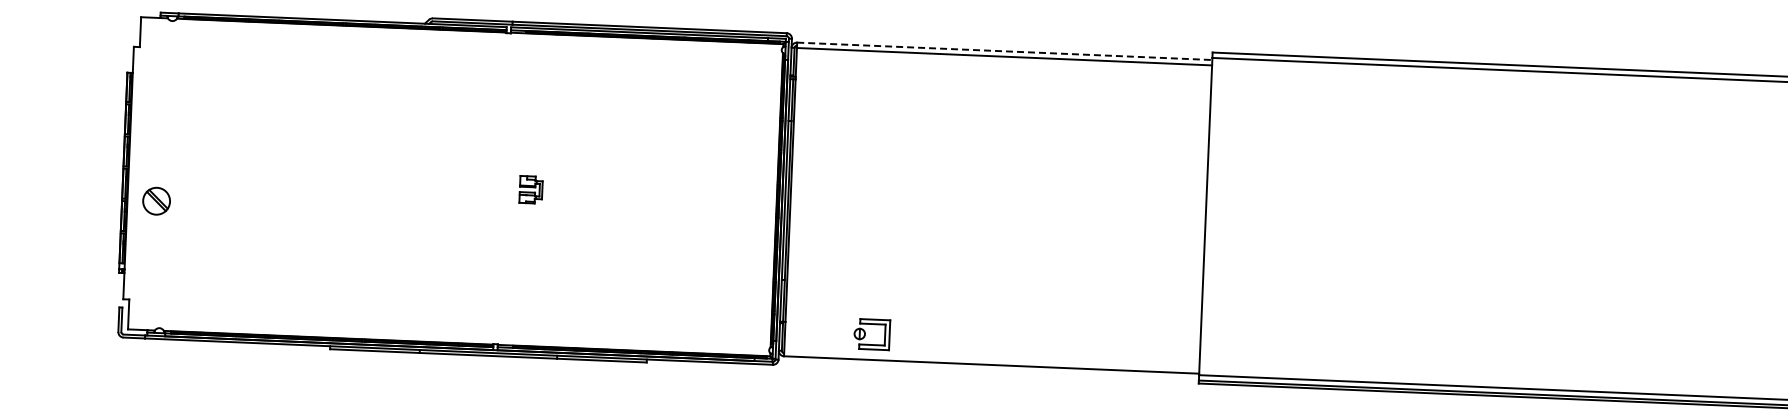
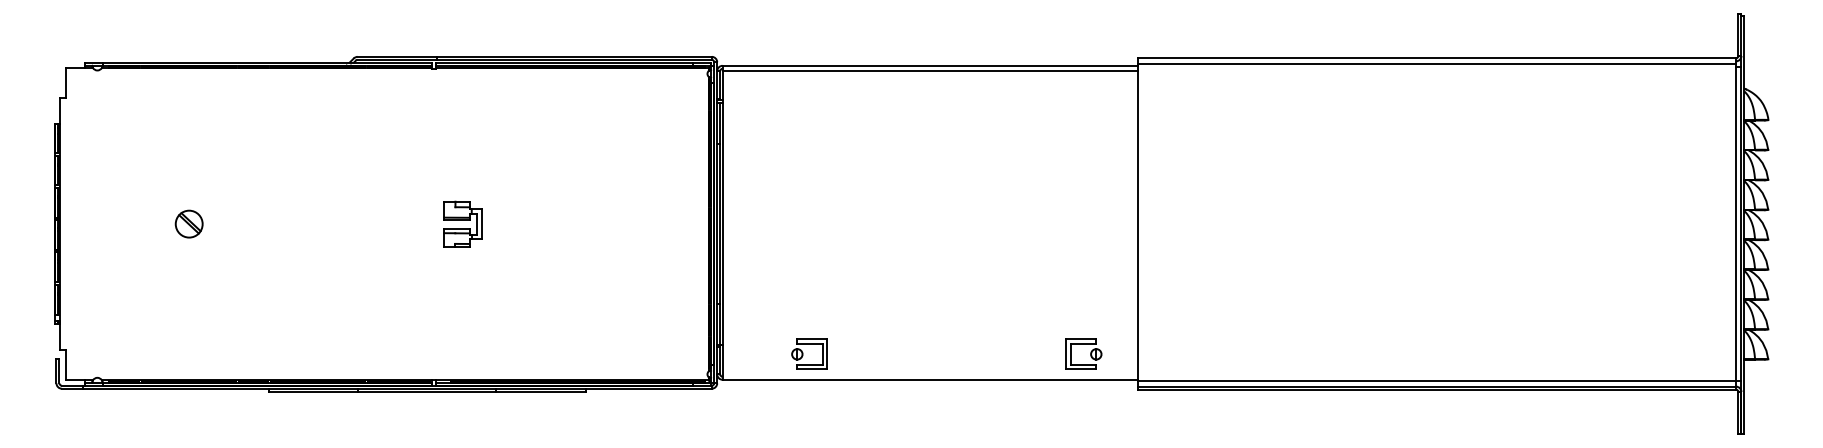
line: (1004, 51) -> (930, 65), dashed -> solid
part: (530, 189) -> (462, 223), size x1.67
part: (155, 200) -> (188, 223), moved
part: (1152, 345) -> (1090, 353), added

